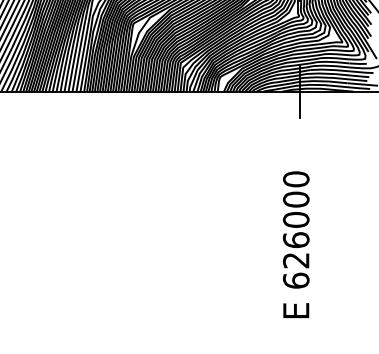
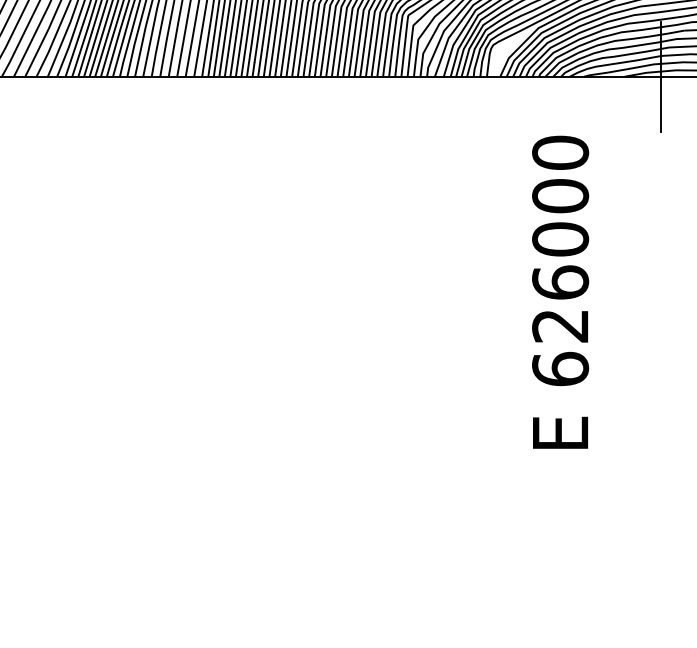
text: (296, 244) -> (561, 291), moved

